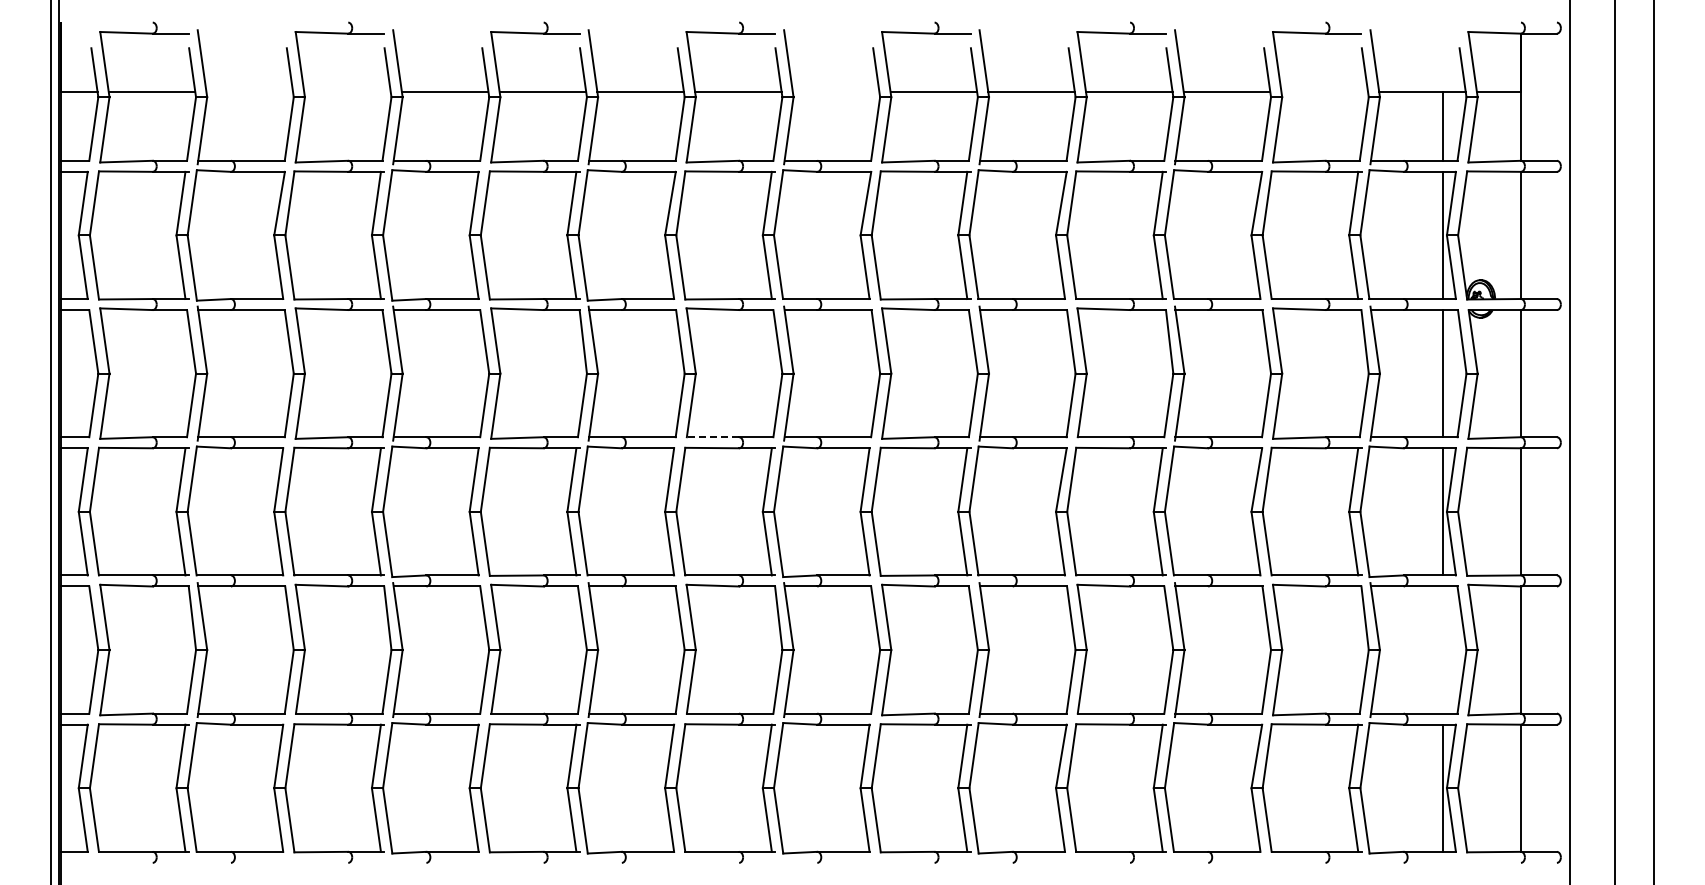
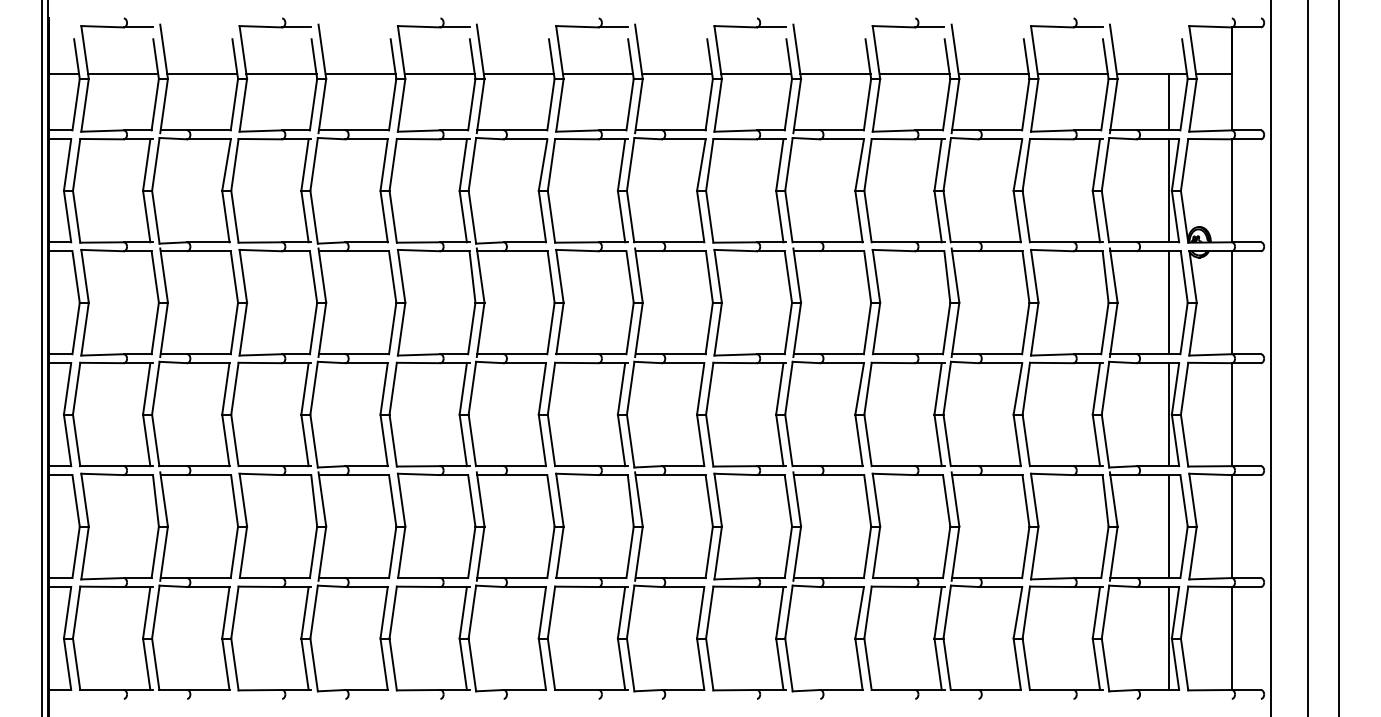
line: (249, 91) -> (202, 74), added
line: (347, 91) -> (281, 74), added
line: (835, 91) -> (676, 74), added
line: (1324, 91) -> (1072, 74), added
line: (712, 437) -> (577, 354), dashed -> solid
line: (1442, 649) -> (1168, 526), added

